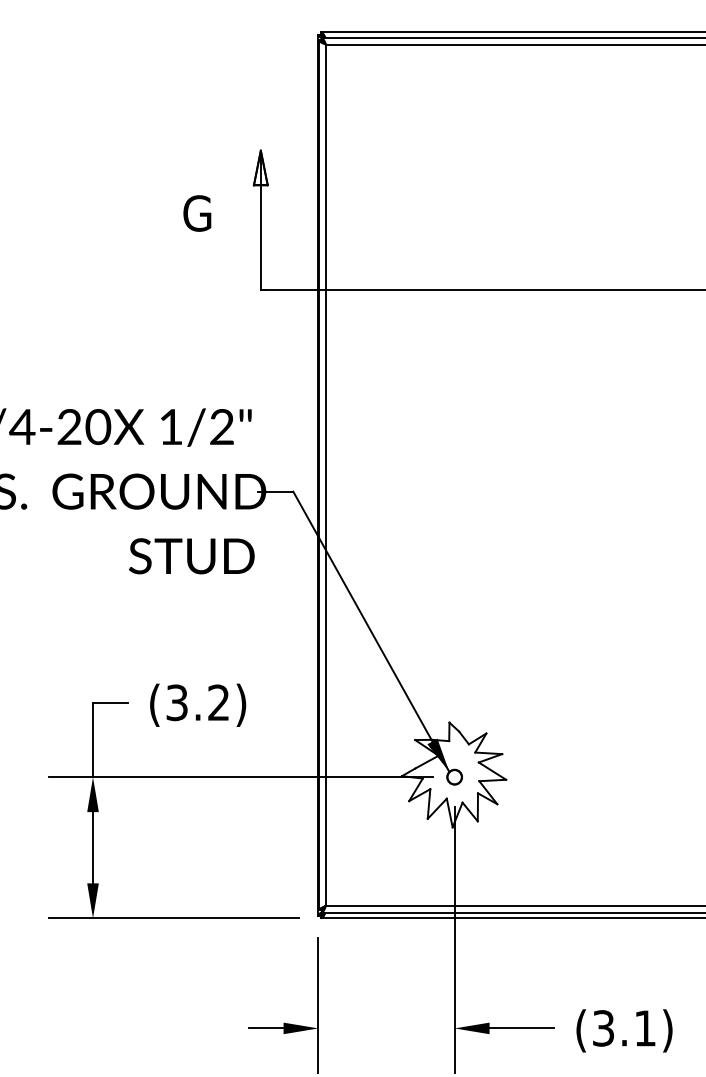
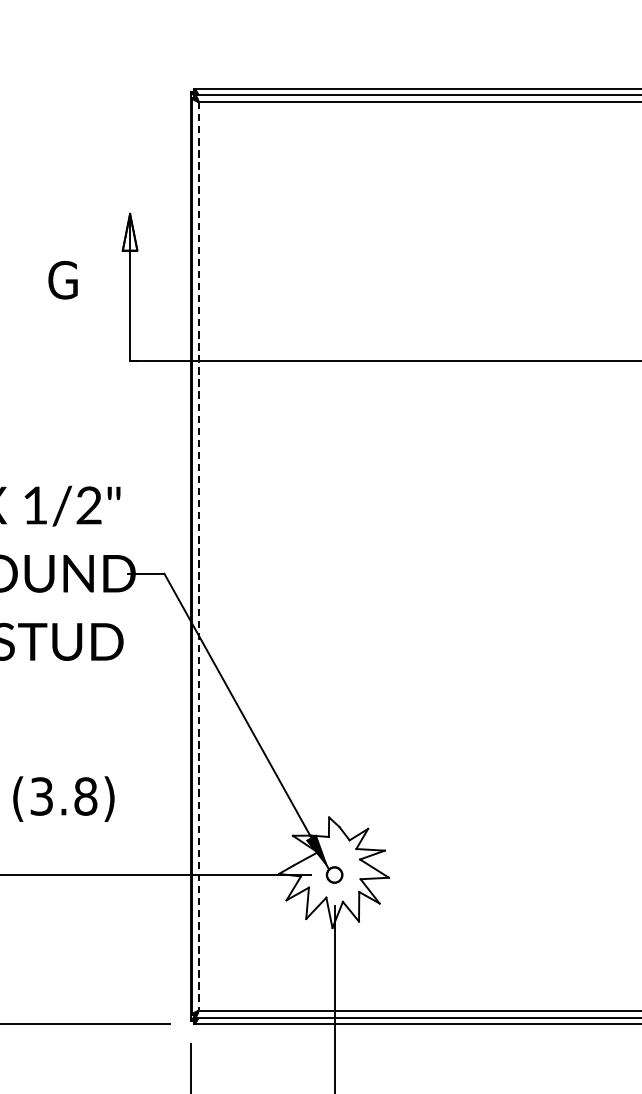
line: (325, 475) -> (198, 556), solid -> dashed
text: (218, 702) -> (85, 796), (3.2) -> (3.8)

